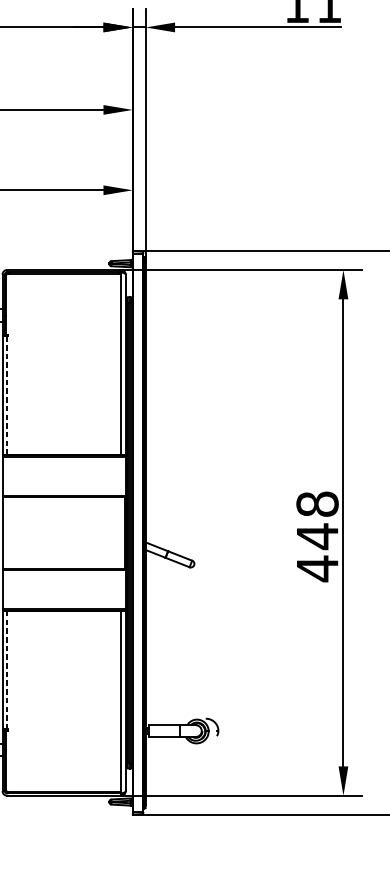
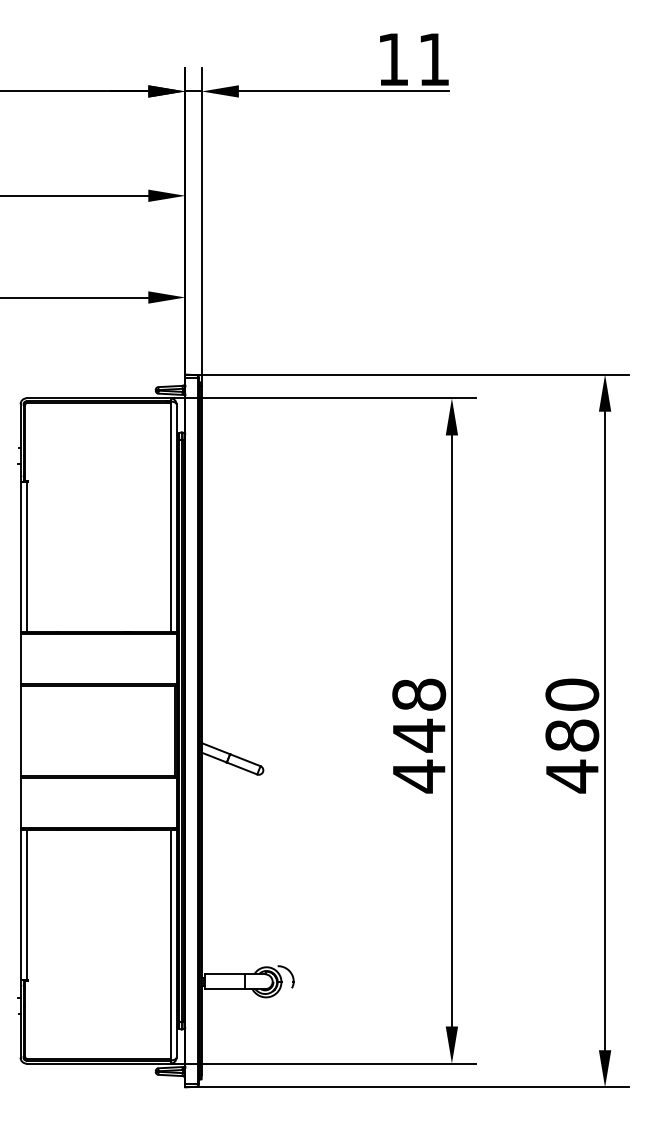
line: (7, 395) -> (26, 557), dashed -> solid
line: (7, 670) -> (26, 904), dashed -> solid

